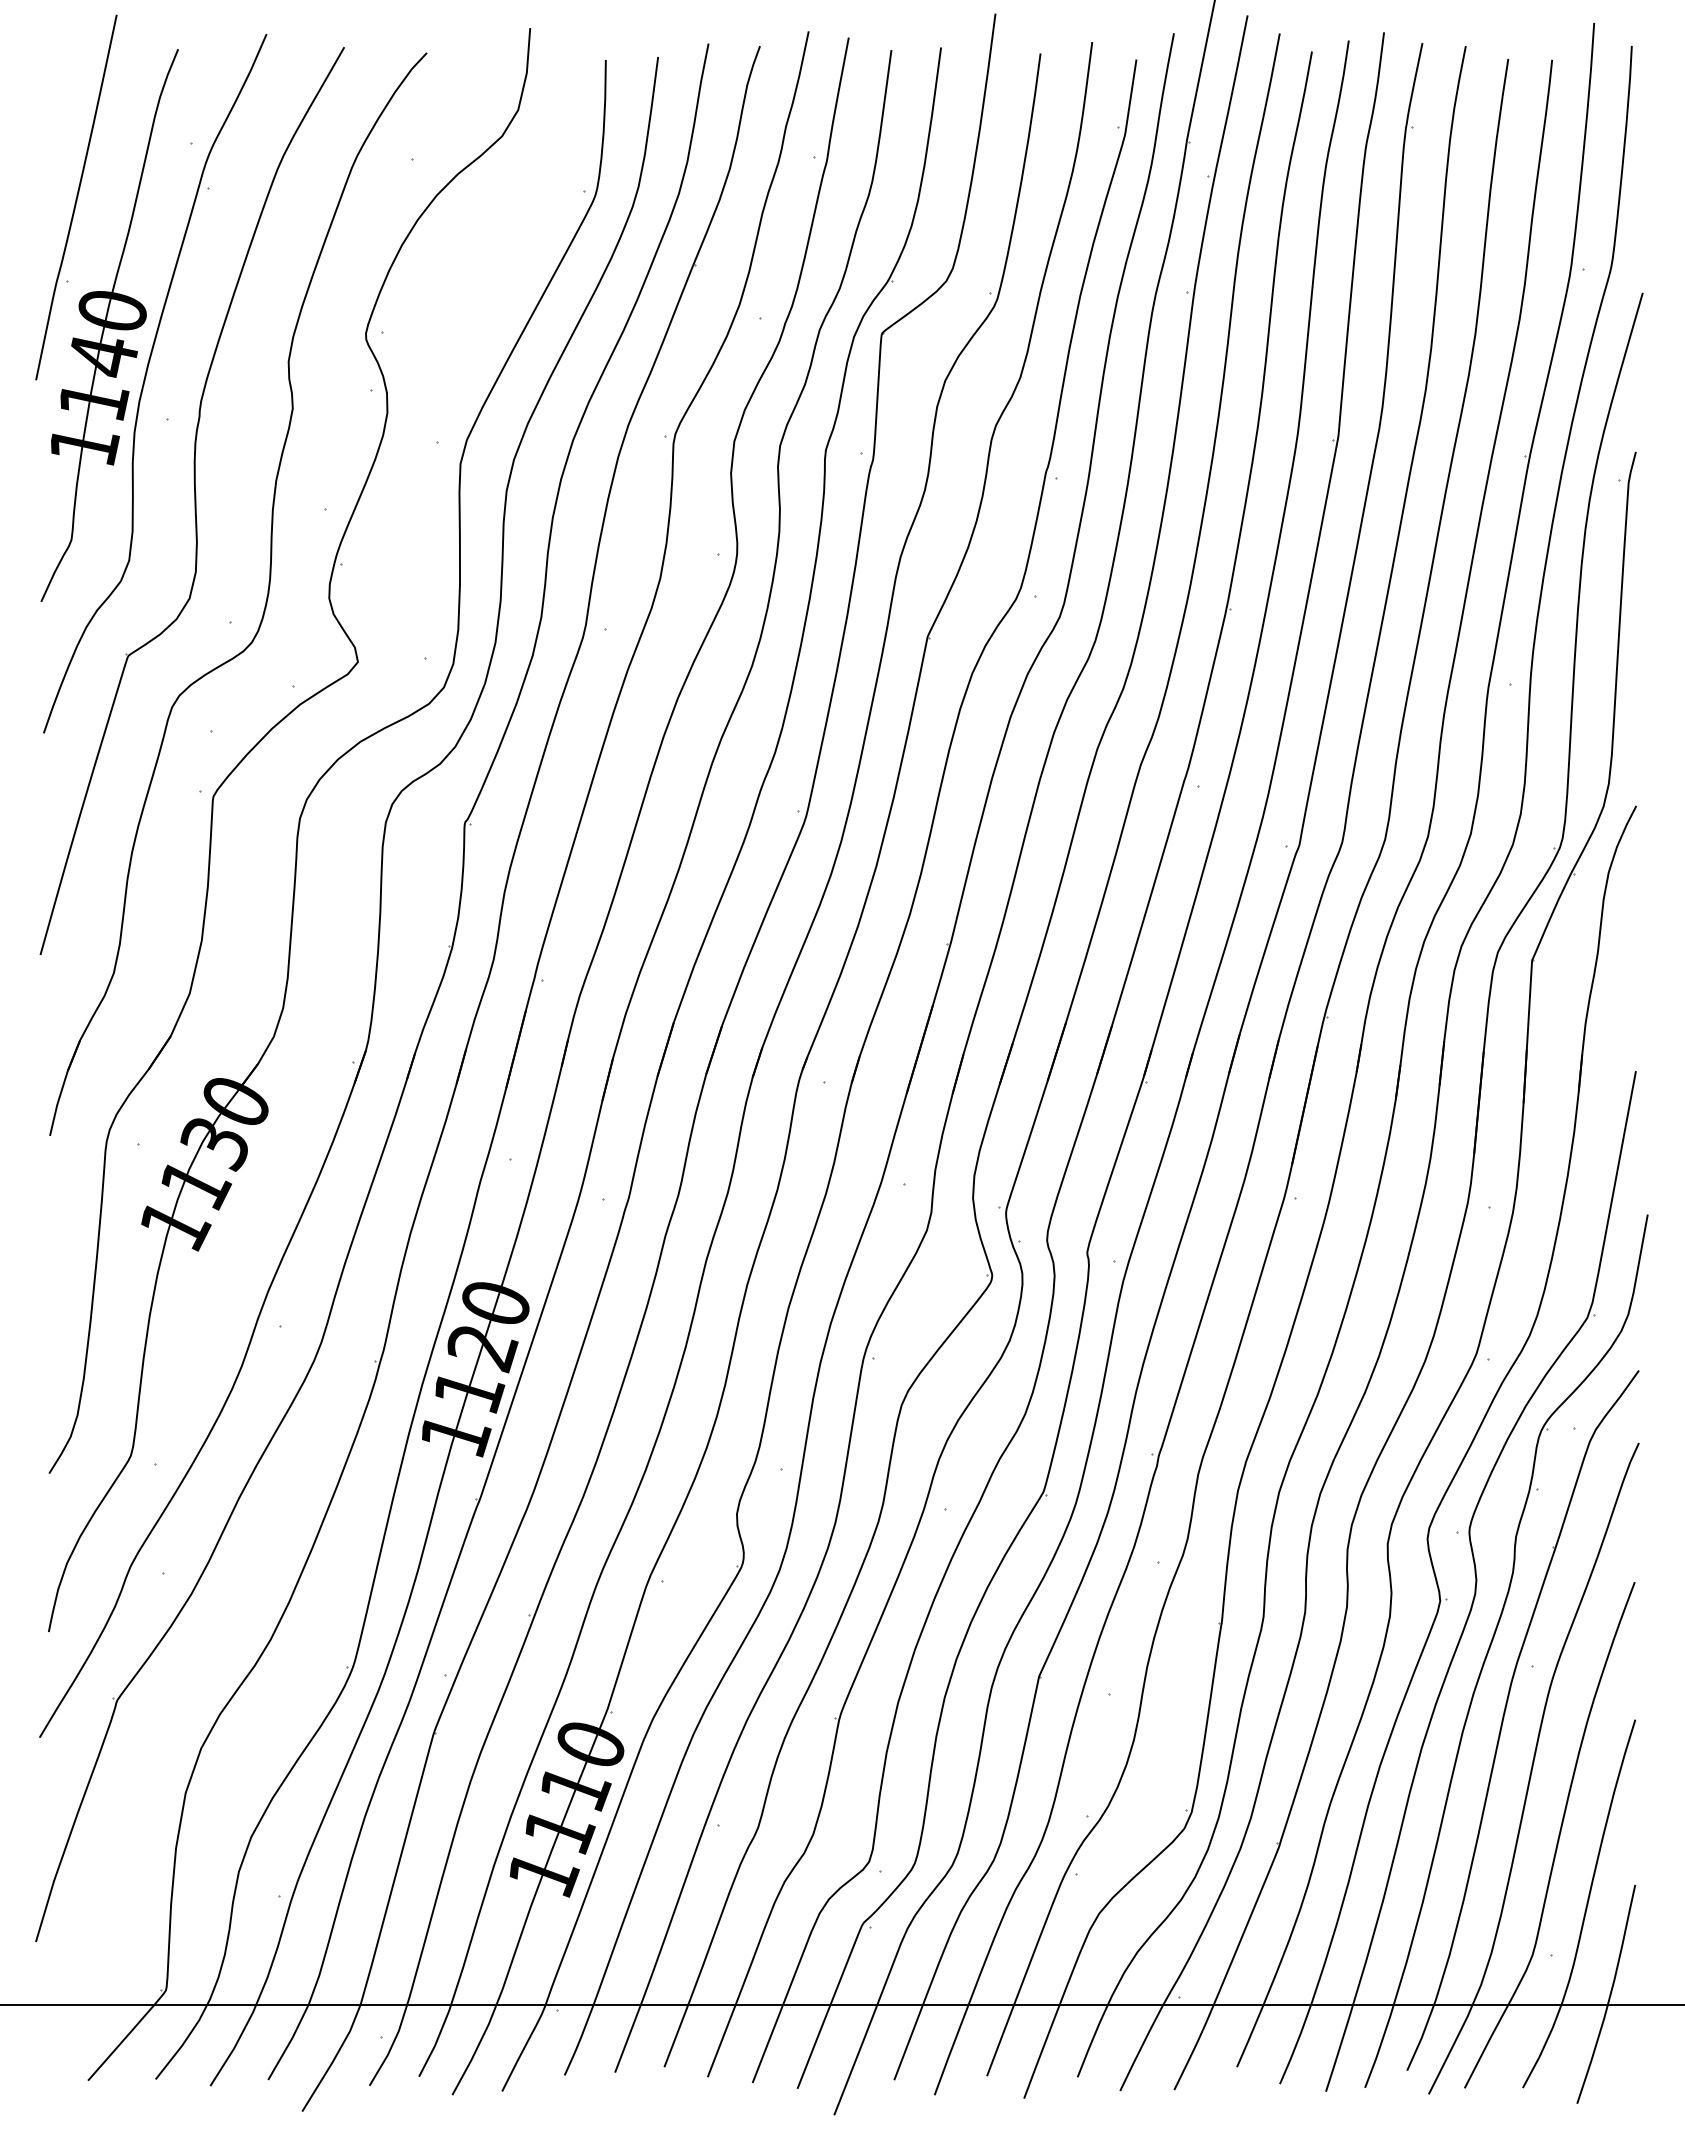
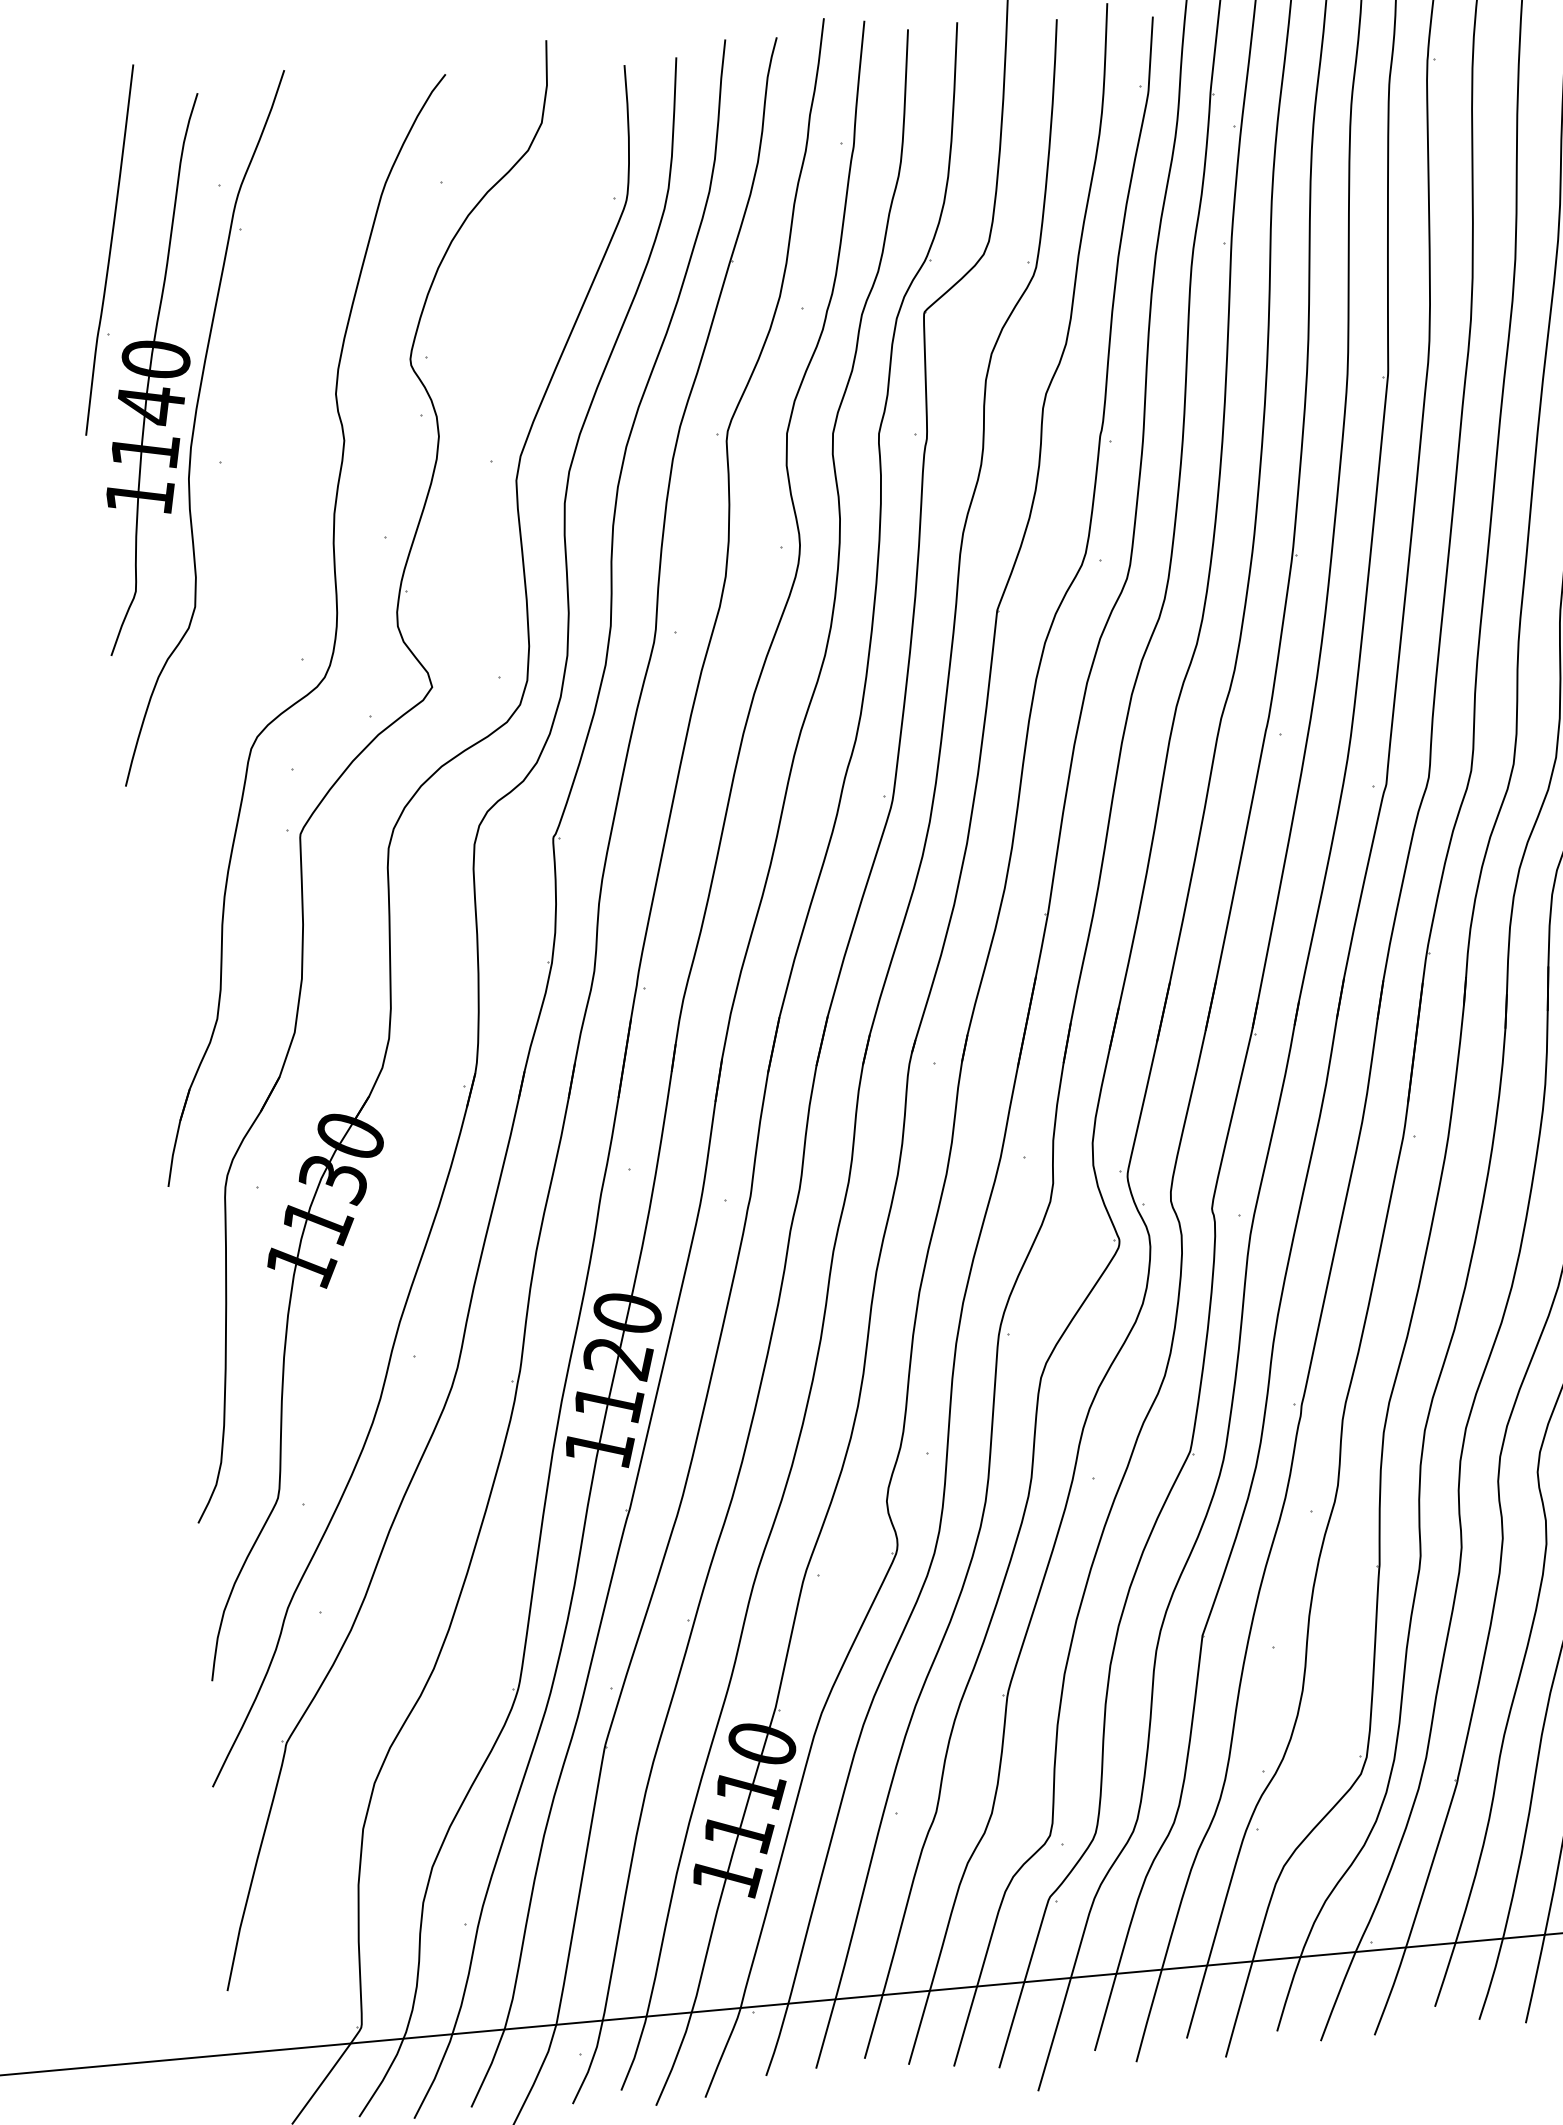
part: (191, 501) -> (251, 542), removed

